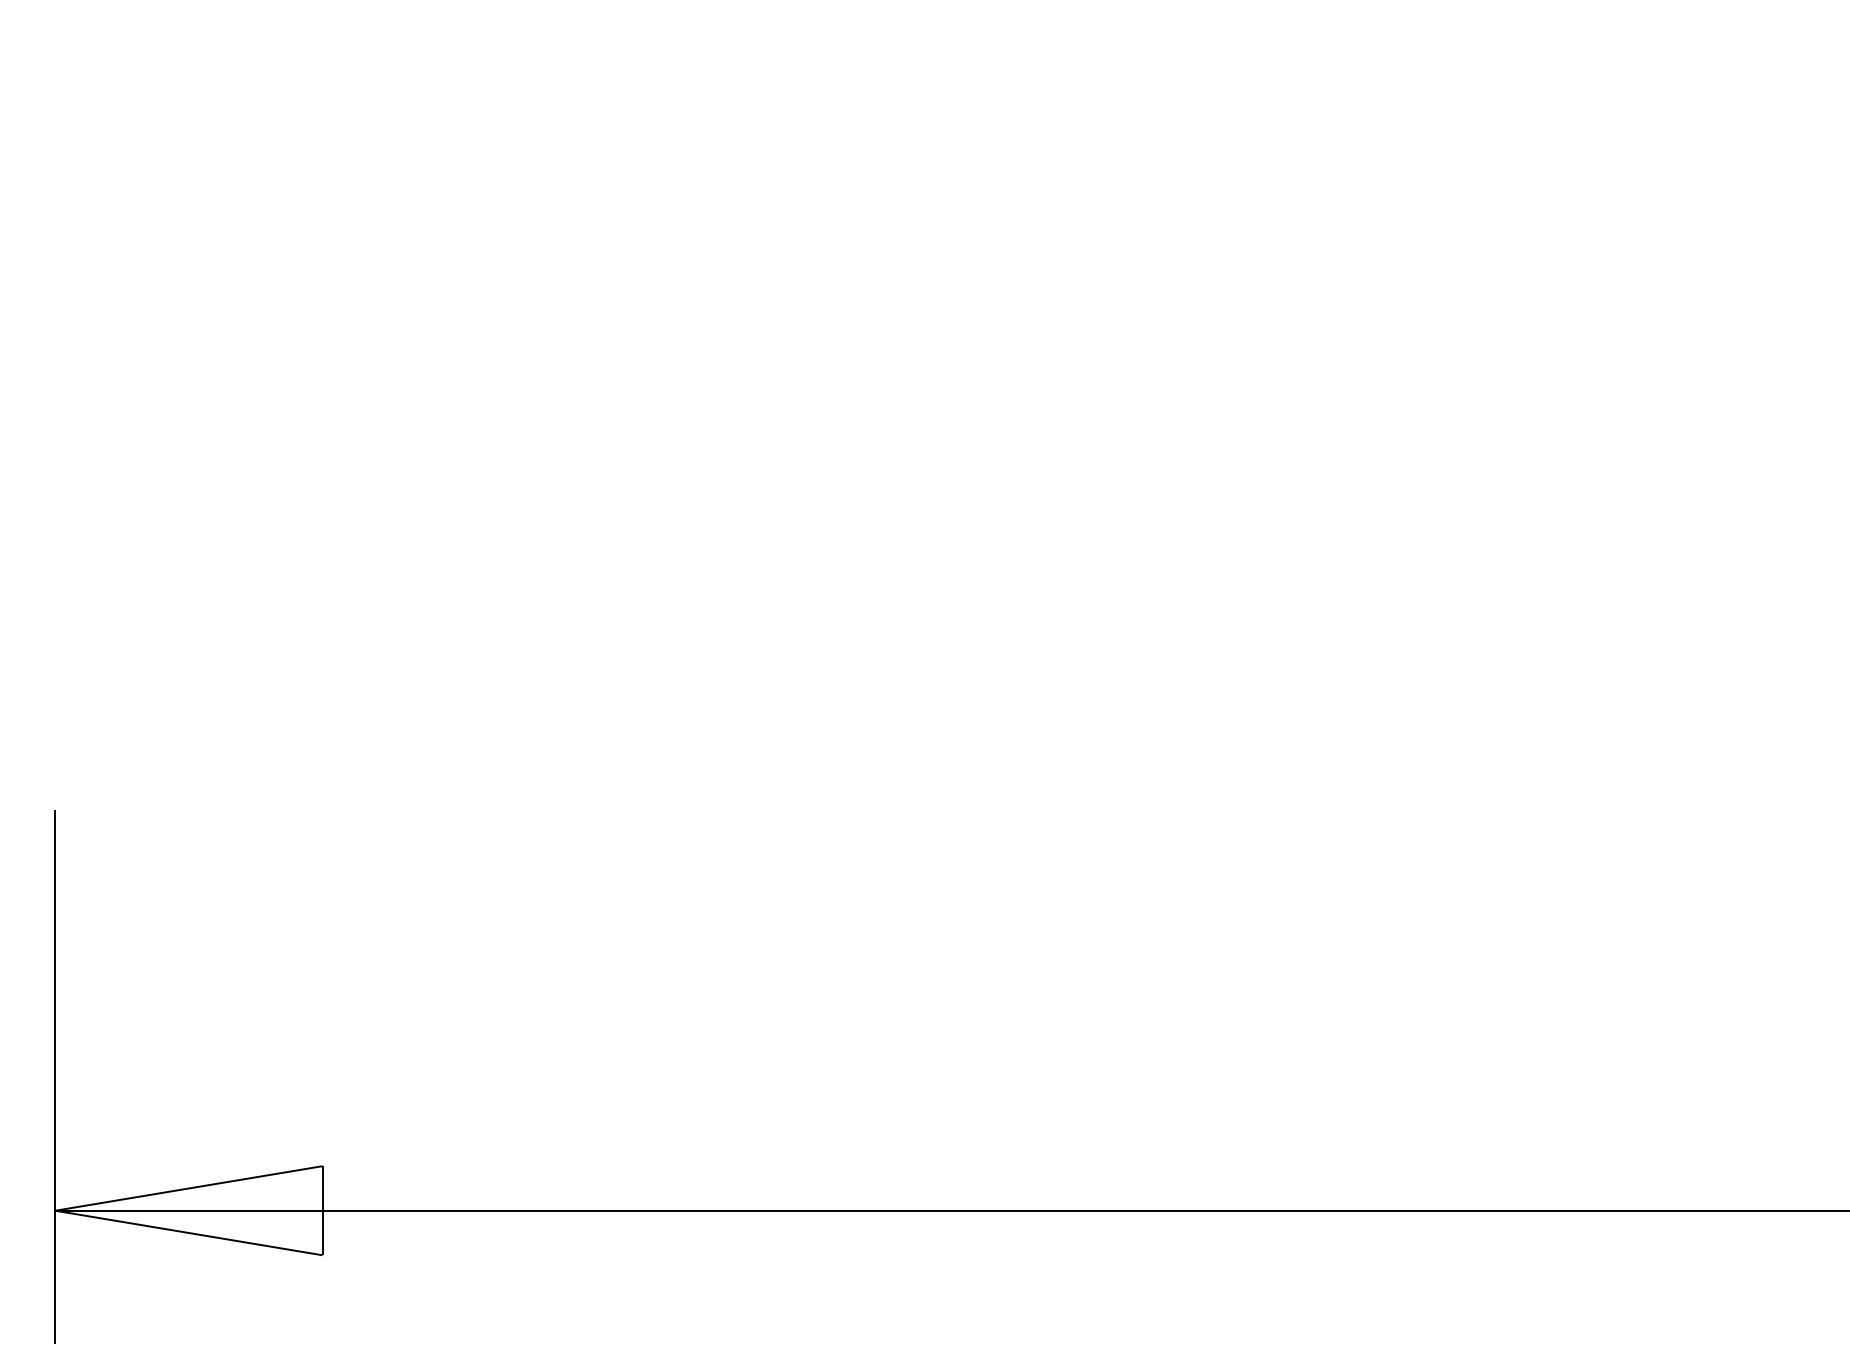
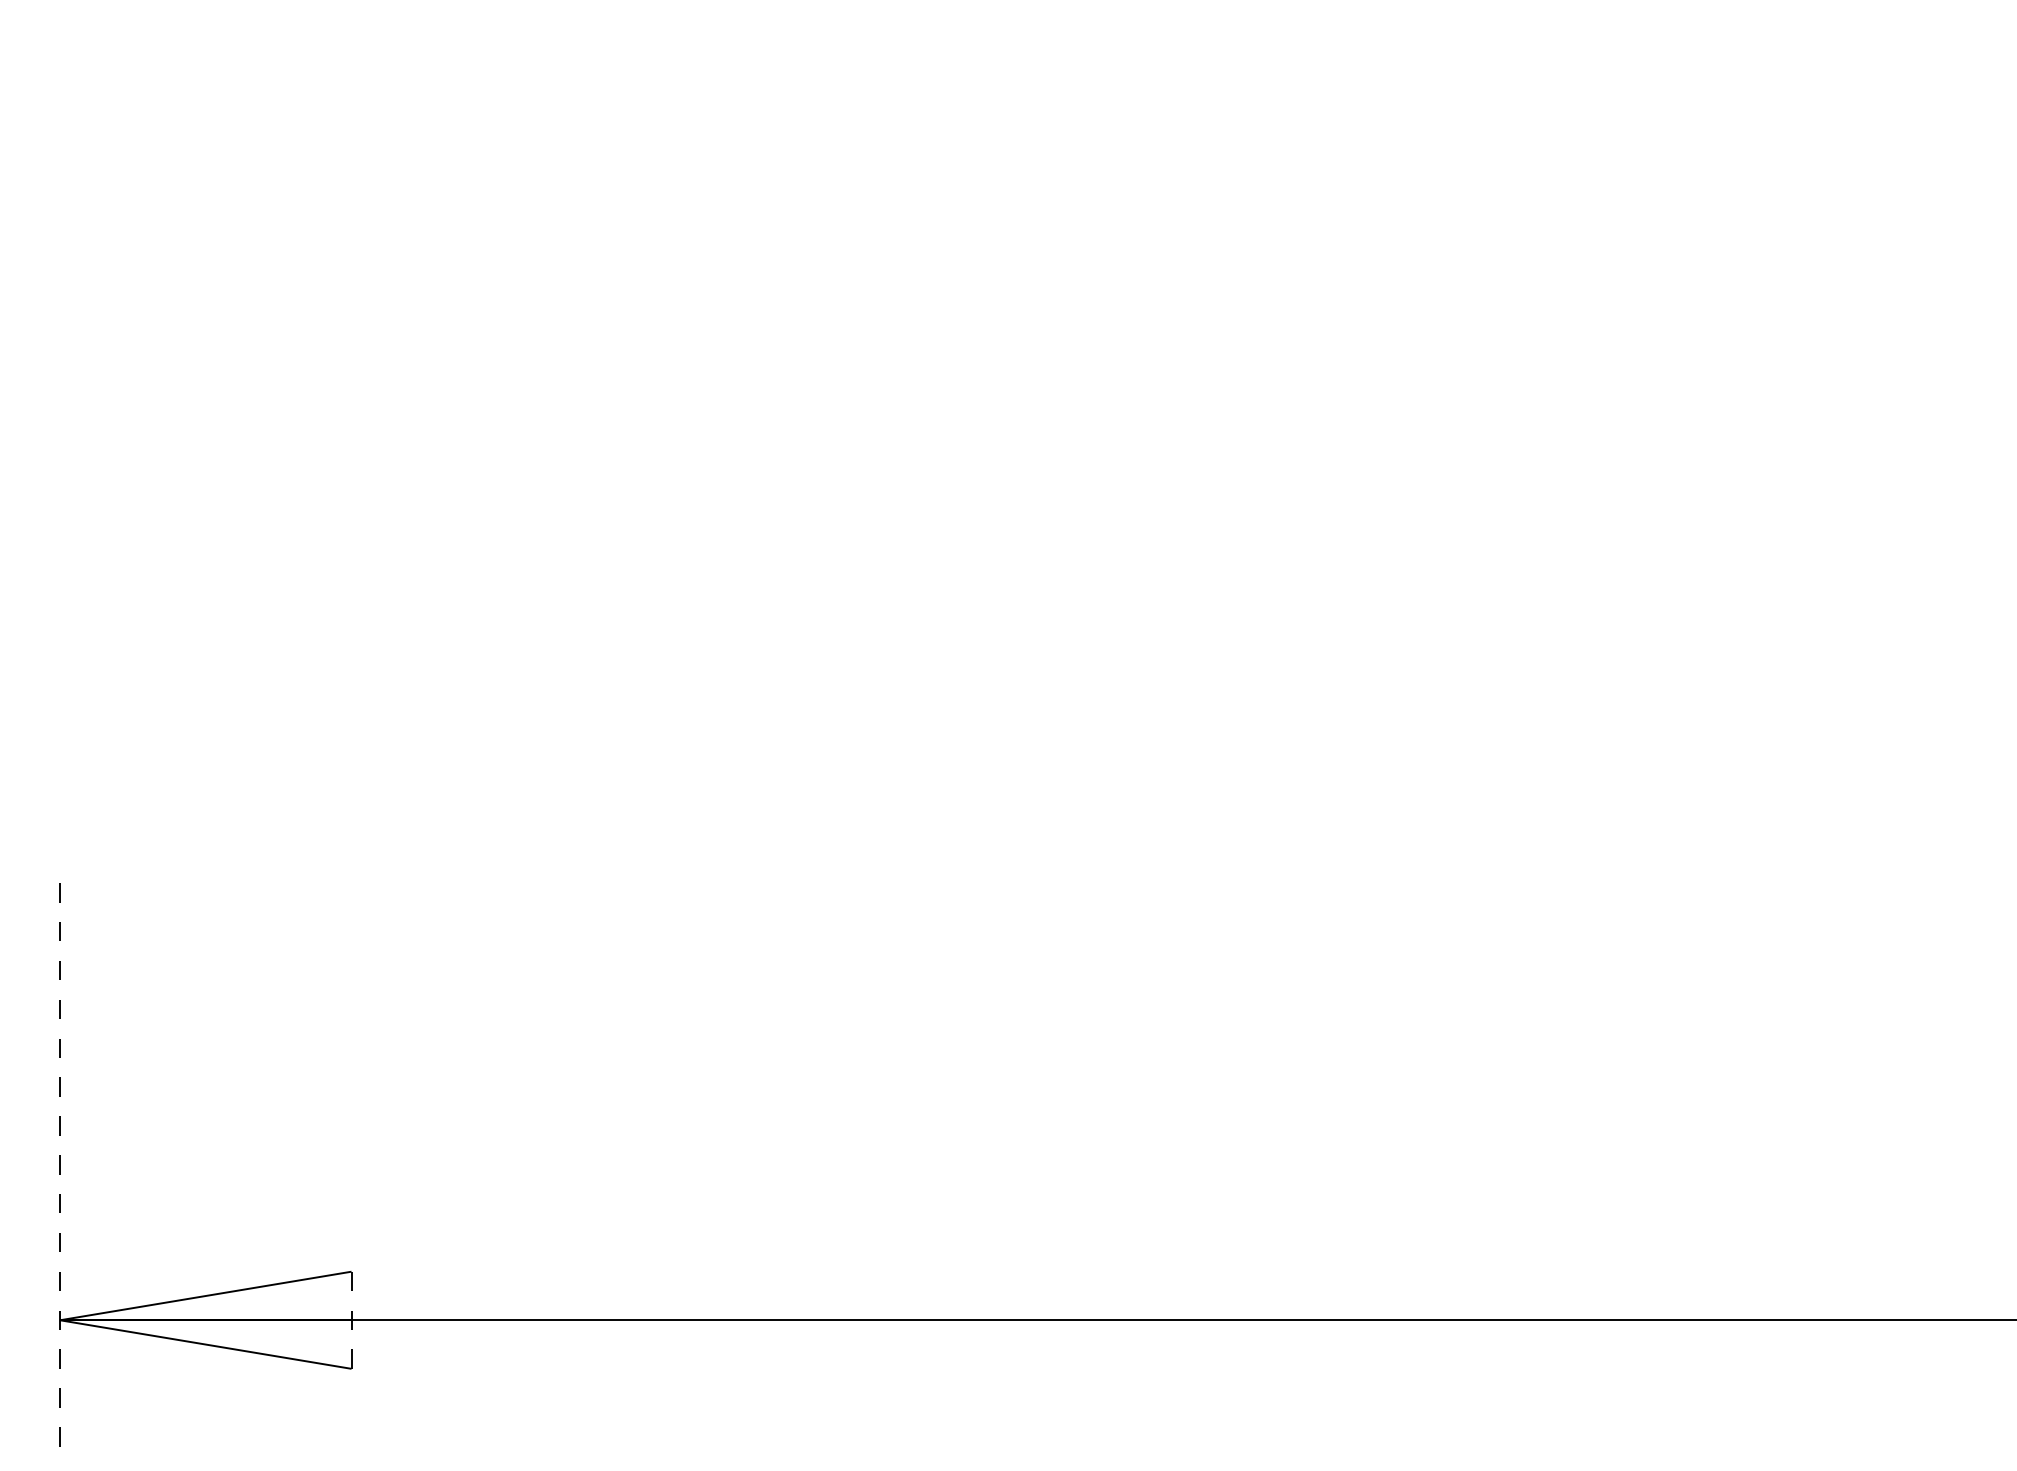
line: (55, 1077) -> (60, 1175), solid -> dashed
line: (322, 1210) -> (351, 1320), solid -> dashed

